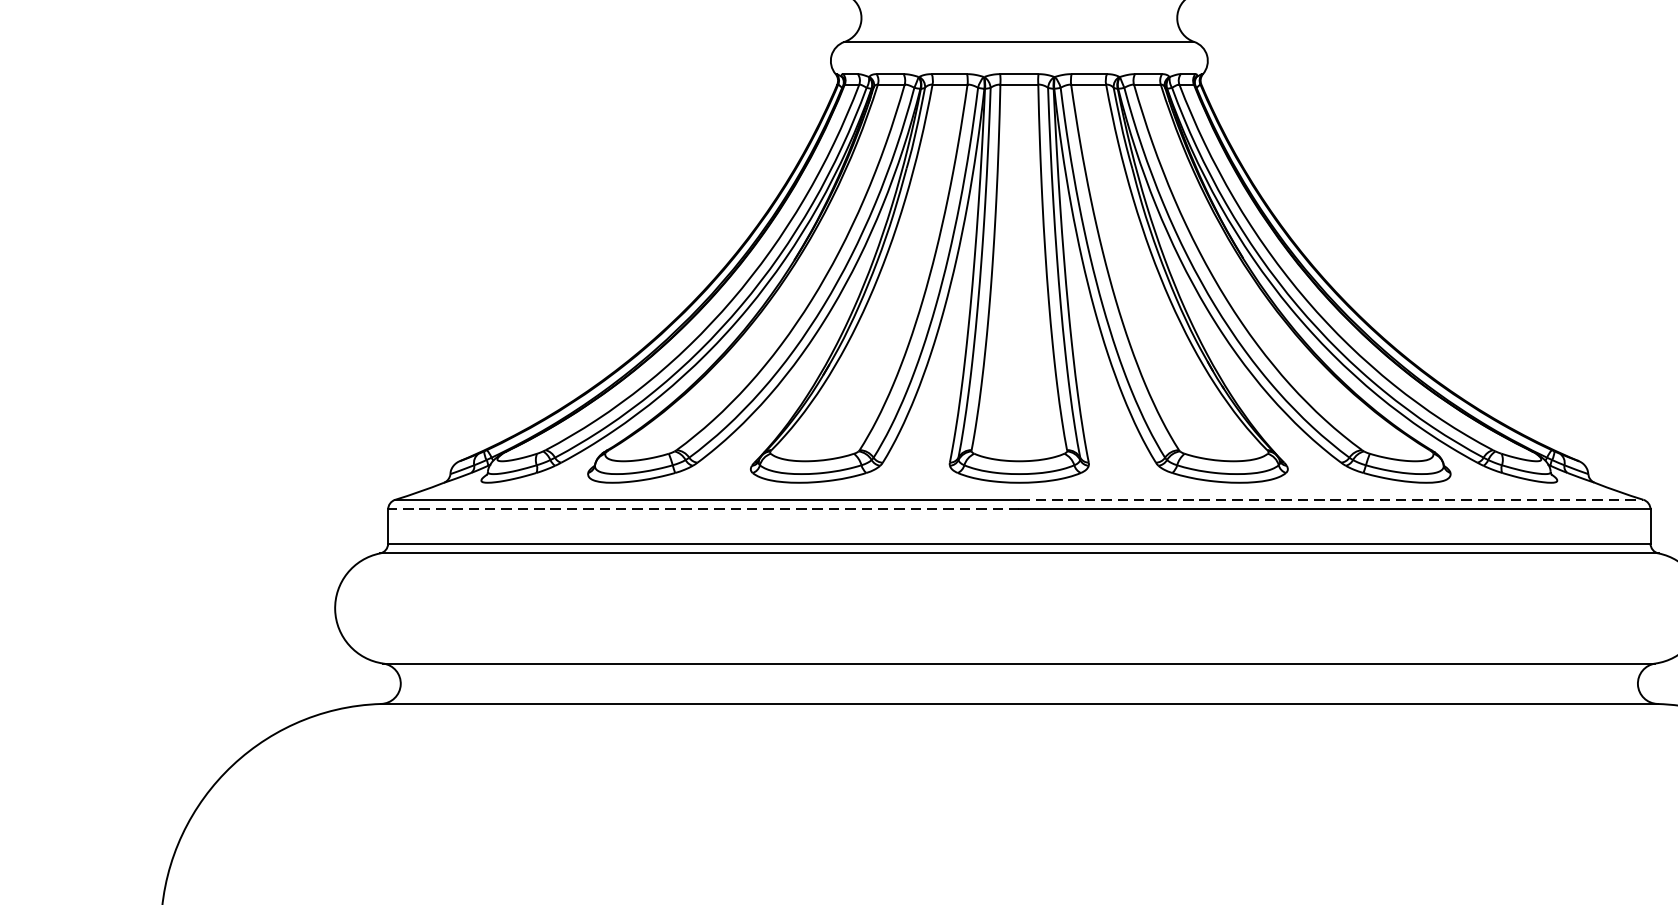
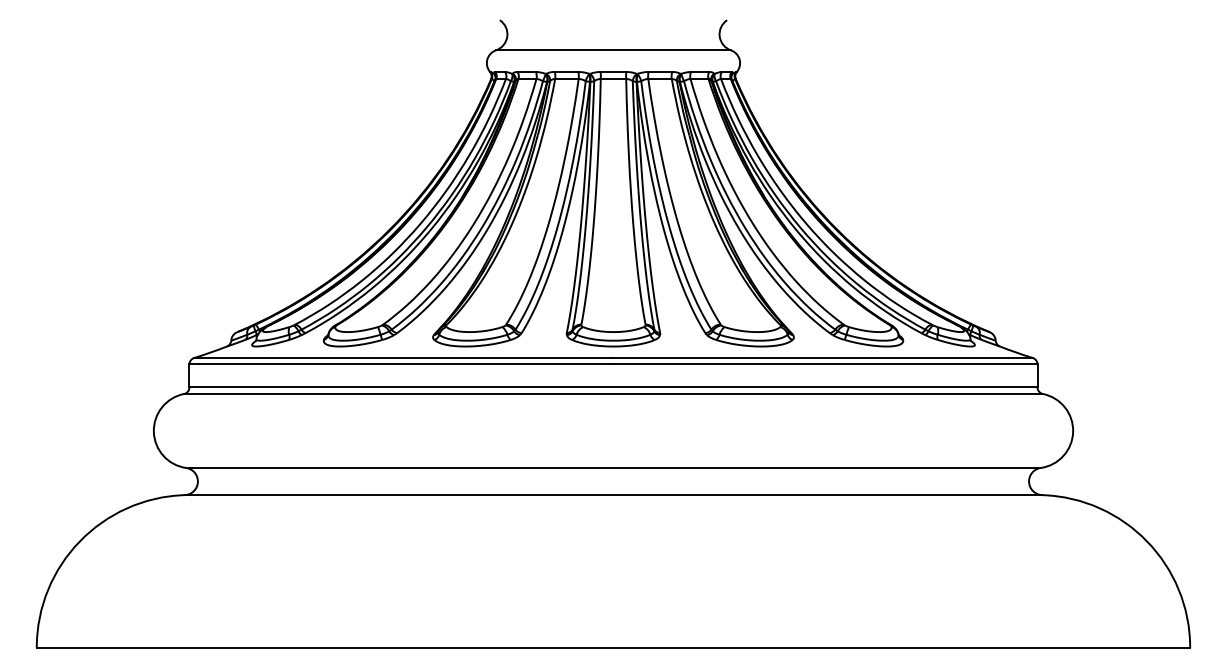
line: (1331, 499) -> (823, 357), dashed -> solid
line: (702, 509) -> (400, 364), dashed -> solid

